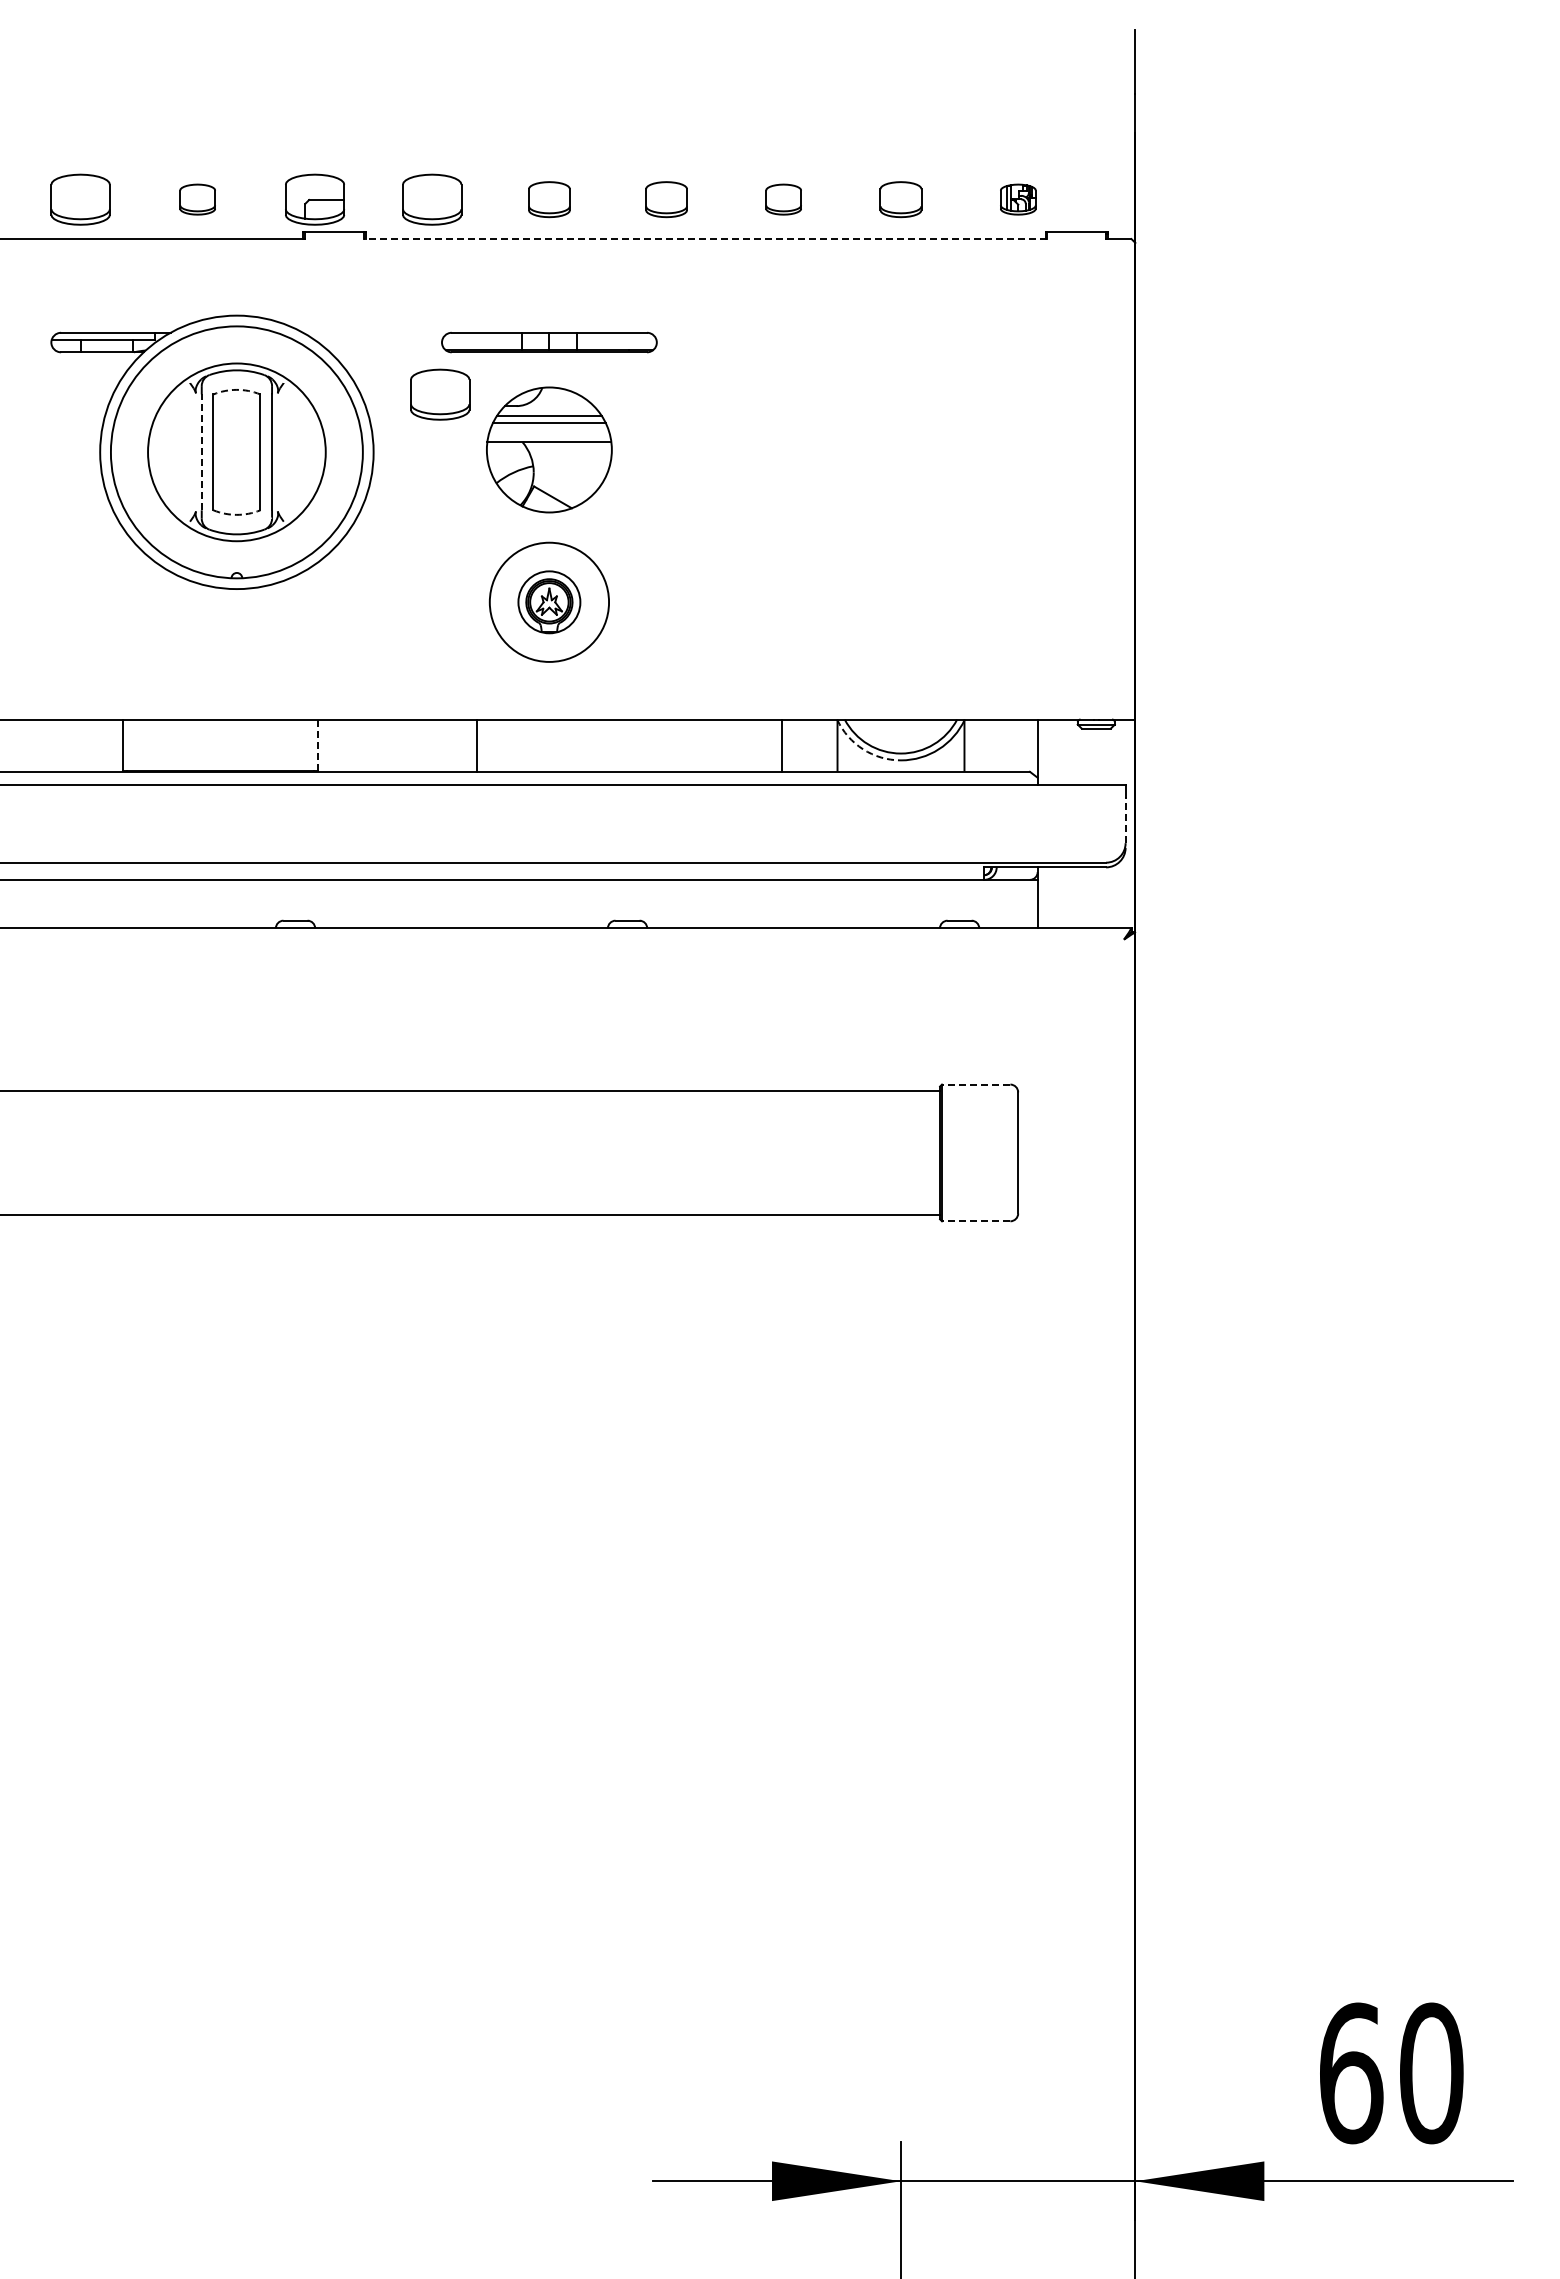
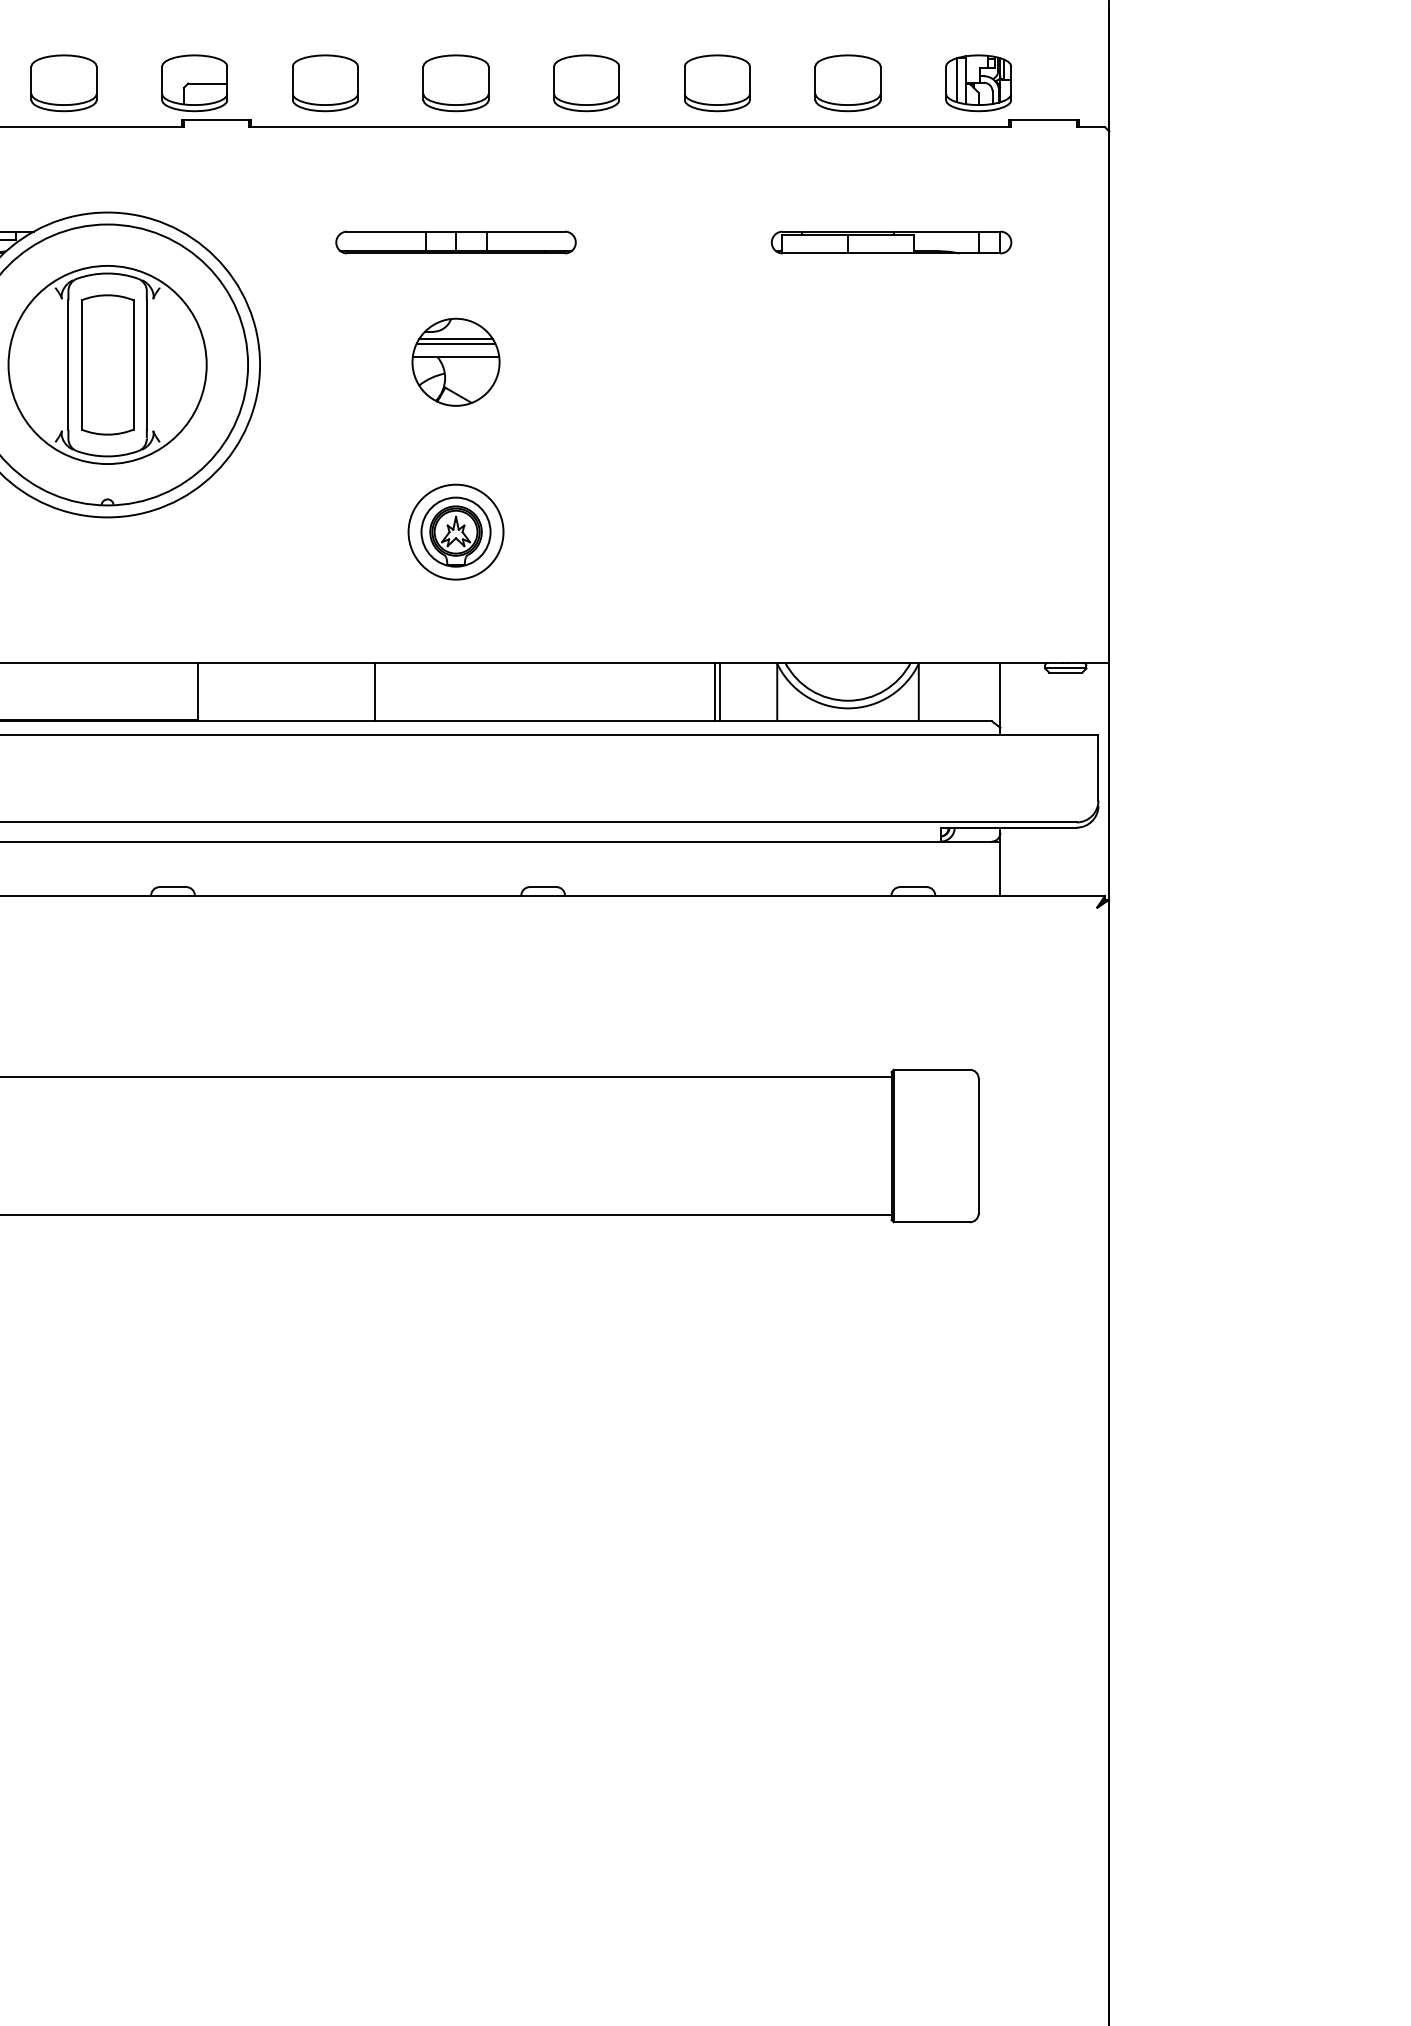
part: (197, 199) -> (63, 83), size x1.67
part: (549, 199) -> (456, 83), size x1.43
part: (666, 199) -> (586, 83), size x1.43
part: (783, 199) -> (717, 83), size x1.67
part: (900, 199) -> (847, 83), size x1.43
part: (1018, 199) -> (979, 83), size x1.67
line: (705, 239) -> (630, 127), dashed -> solid
part: (939, 342) -> (890, 242), added
arc: (236, 389) -> (107, 294), dashed -> solid
part: (440, 394) -> (334, 300), removed
part: (549, 449) -> (456, 361), size x0.62
line: (201, 452) -> (68, 365), dashed -> solid
arc: (236, 514) -> (107, 434), dashed -> solid
circle: (549, 601) -> (456, 531), size x0.71
line: (318, 745) -> (198, 691), dashed -> solid
line: (785, 745) -> (719, 691), added
arc: (863, 749) -> (806, 696), dashed -> solid
line: (1125, 819) -> (1098, 774), dashed -> solid
line: (975, 1084) -> (931, 1069), dashed -> solid
line: (975, 1221) -> (931, 1222), dashed -> solid

